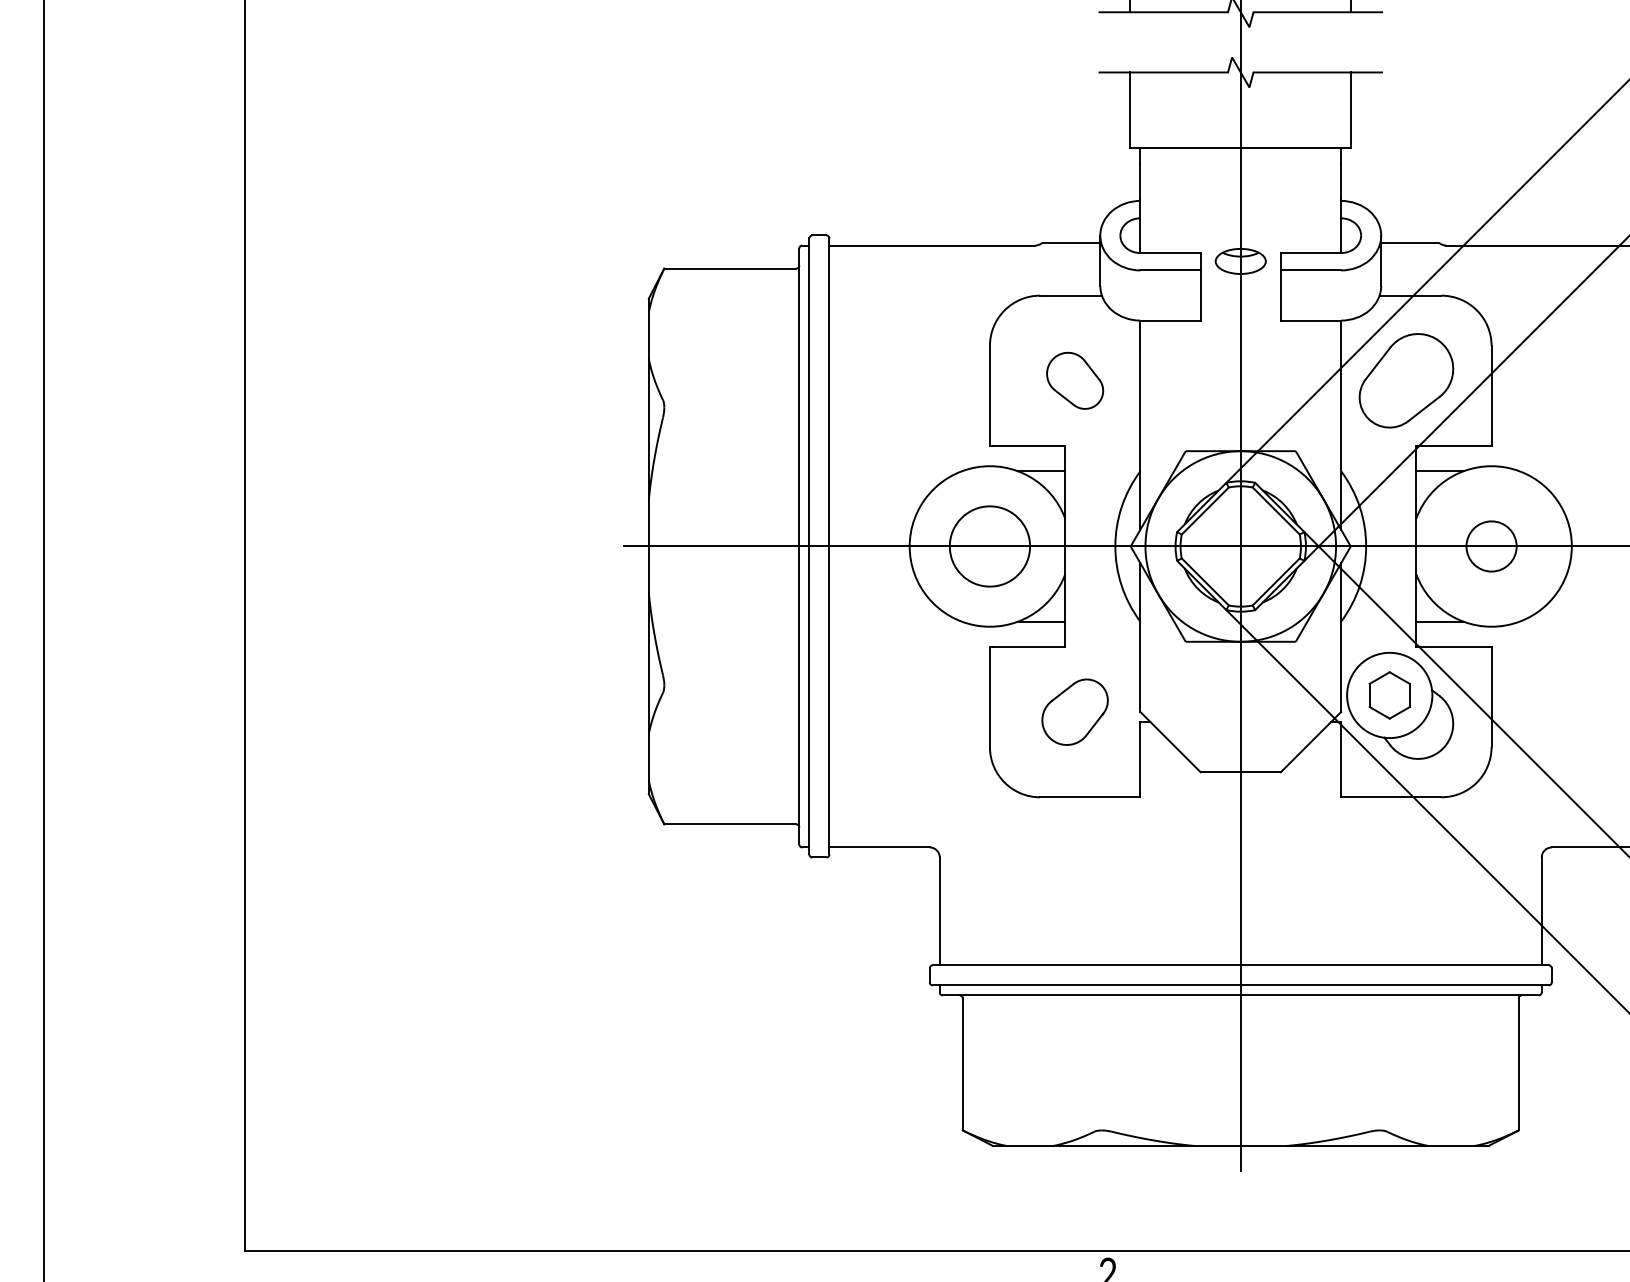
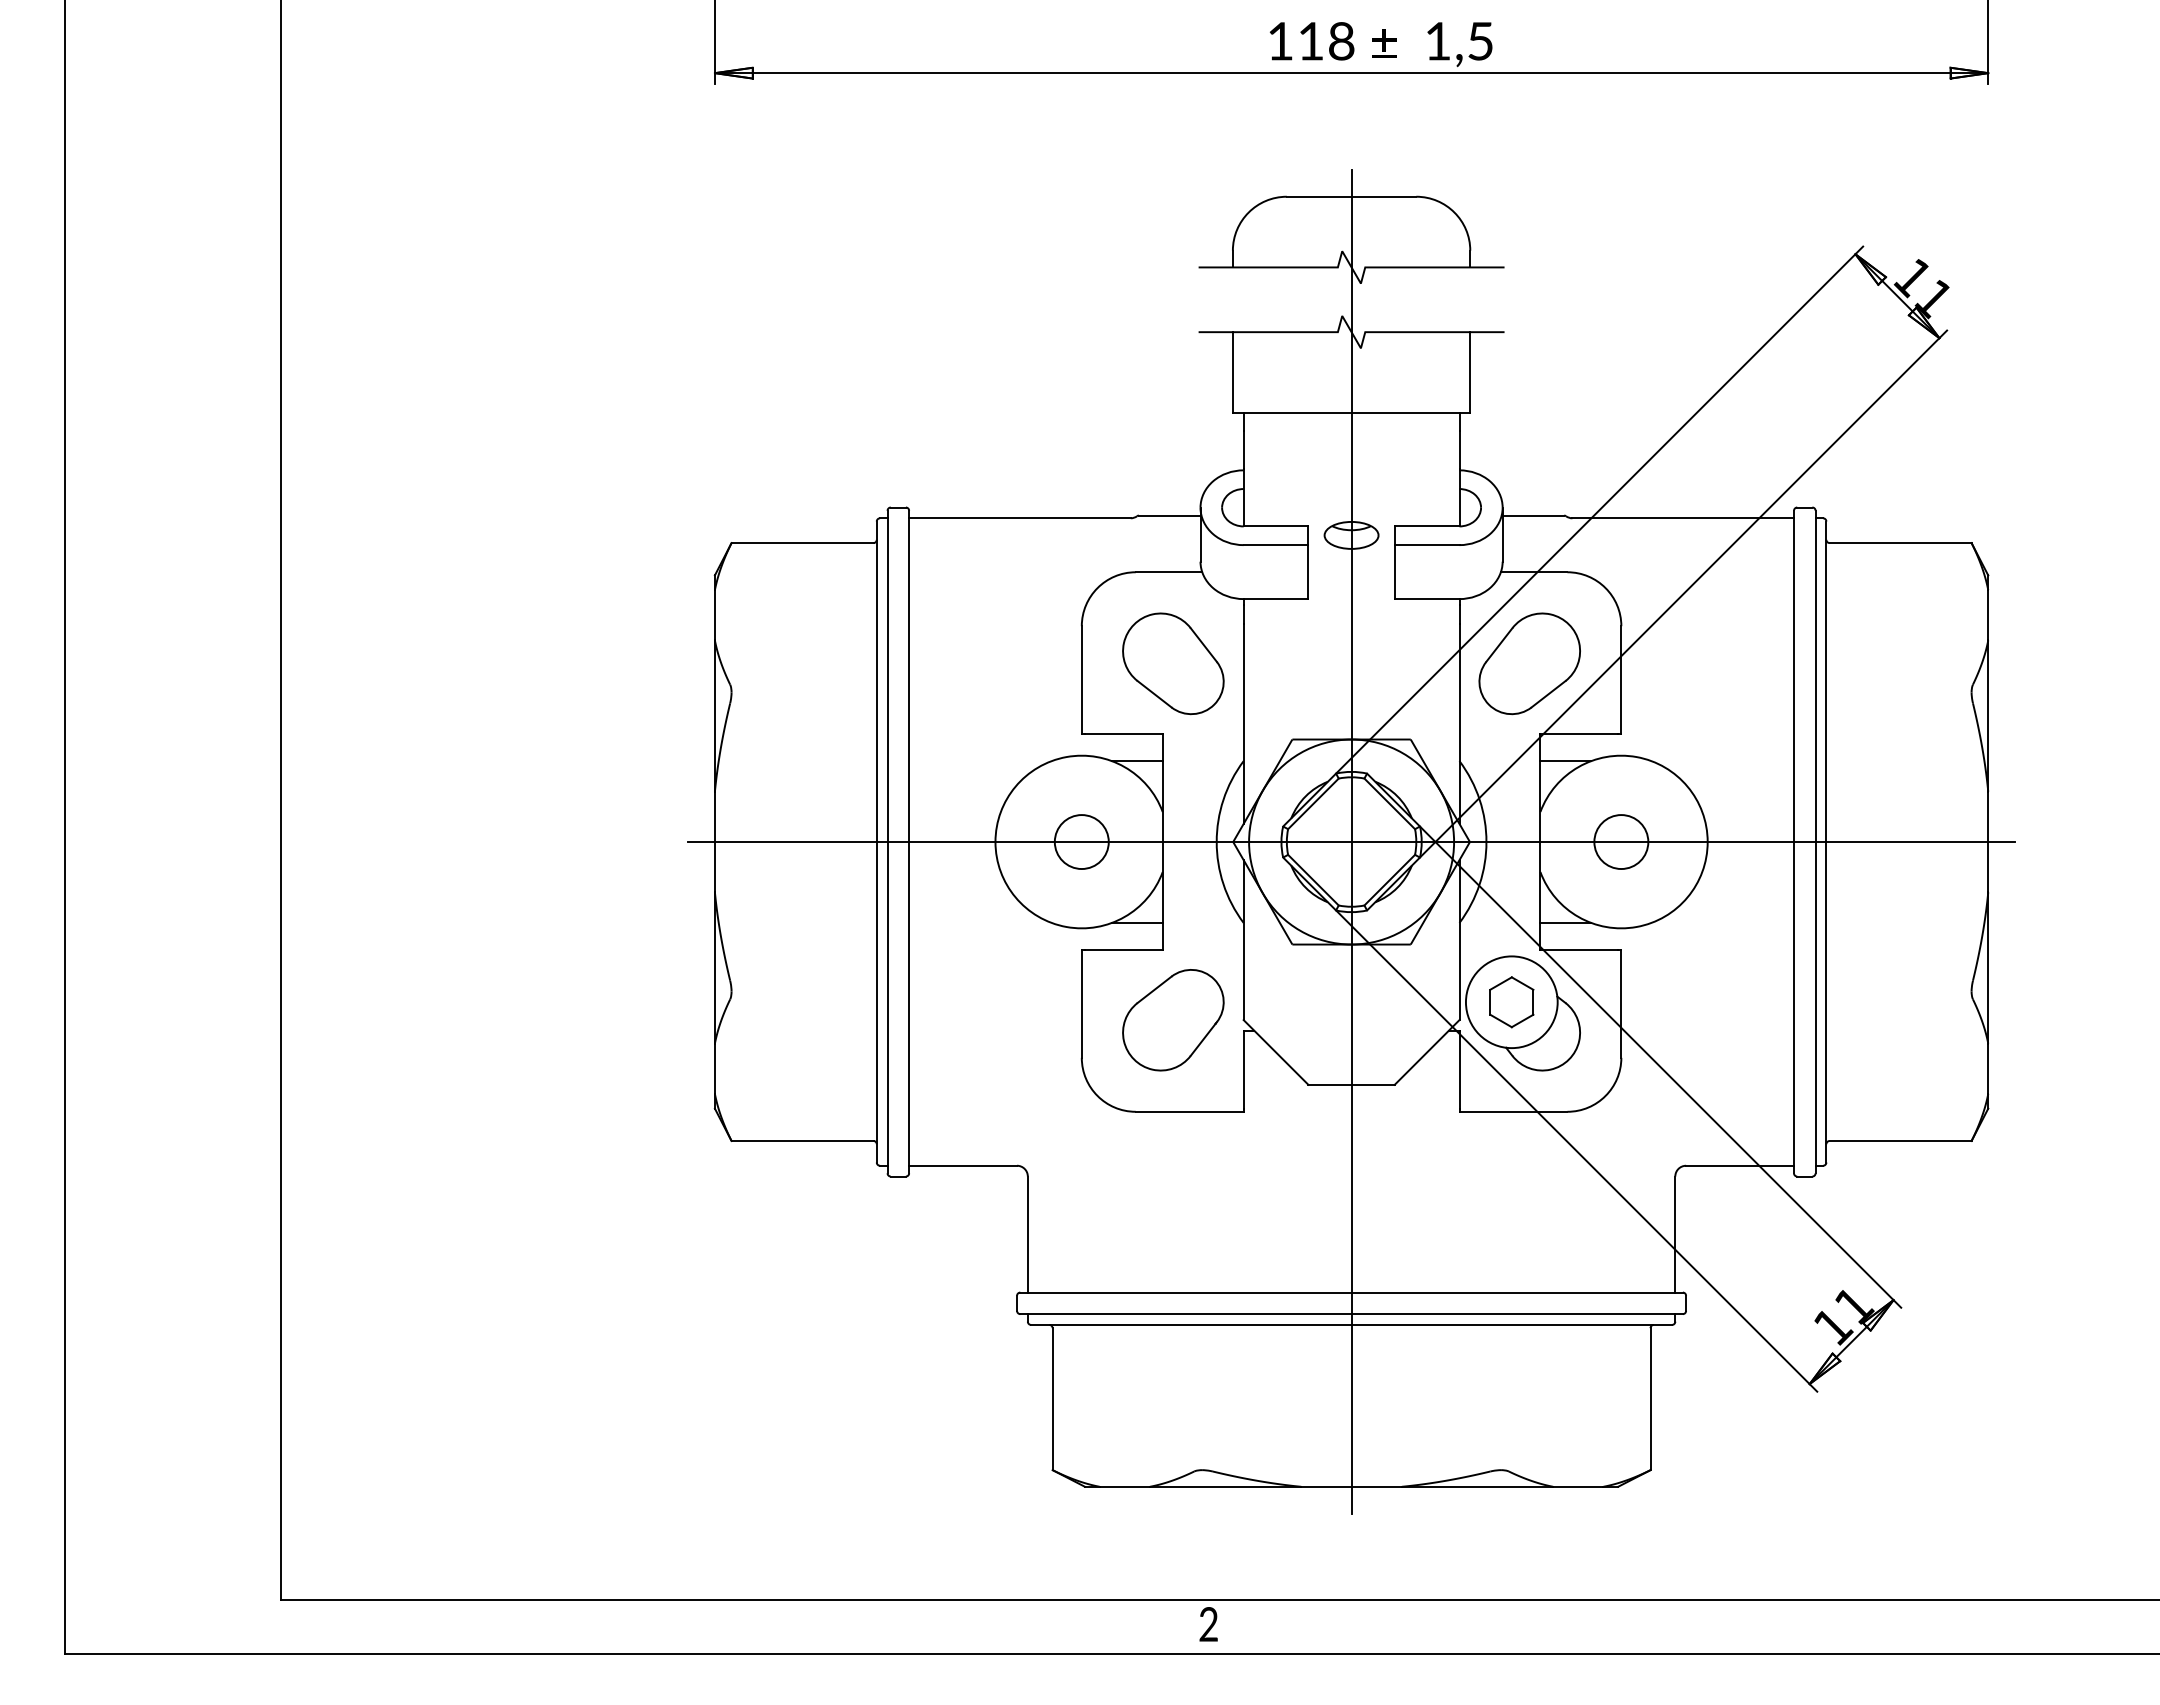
part: (1075, 380) -> (1173, 663), size x1.67
circle: (989, 546) -> (1081, 842), size x0.62
part: (1075, 712) -> (1173, 1020), size x1.43

